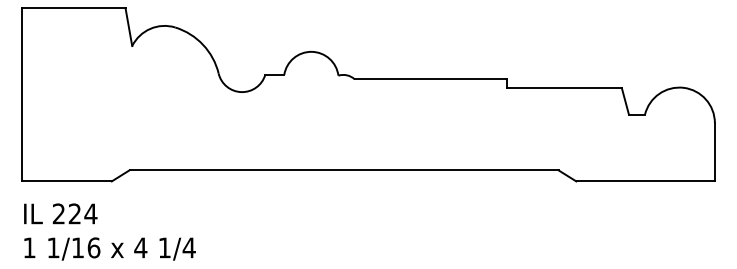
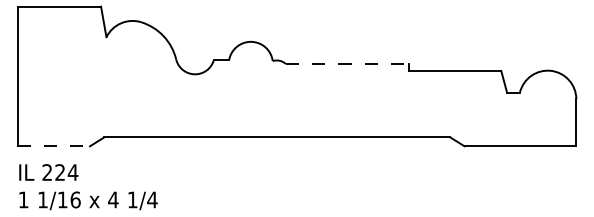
line: (431, 79) -> (347, 64), solid -> dashed
line: (66, 181) -> (53, 146), solid -> dashed

